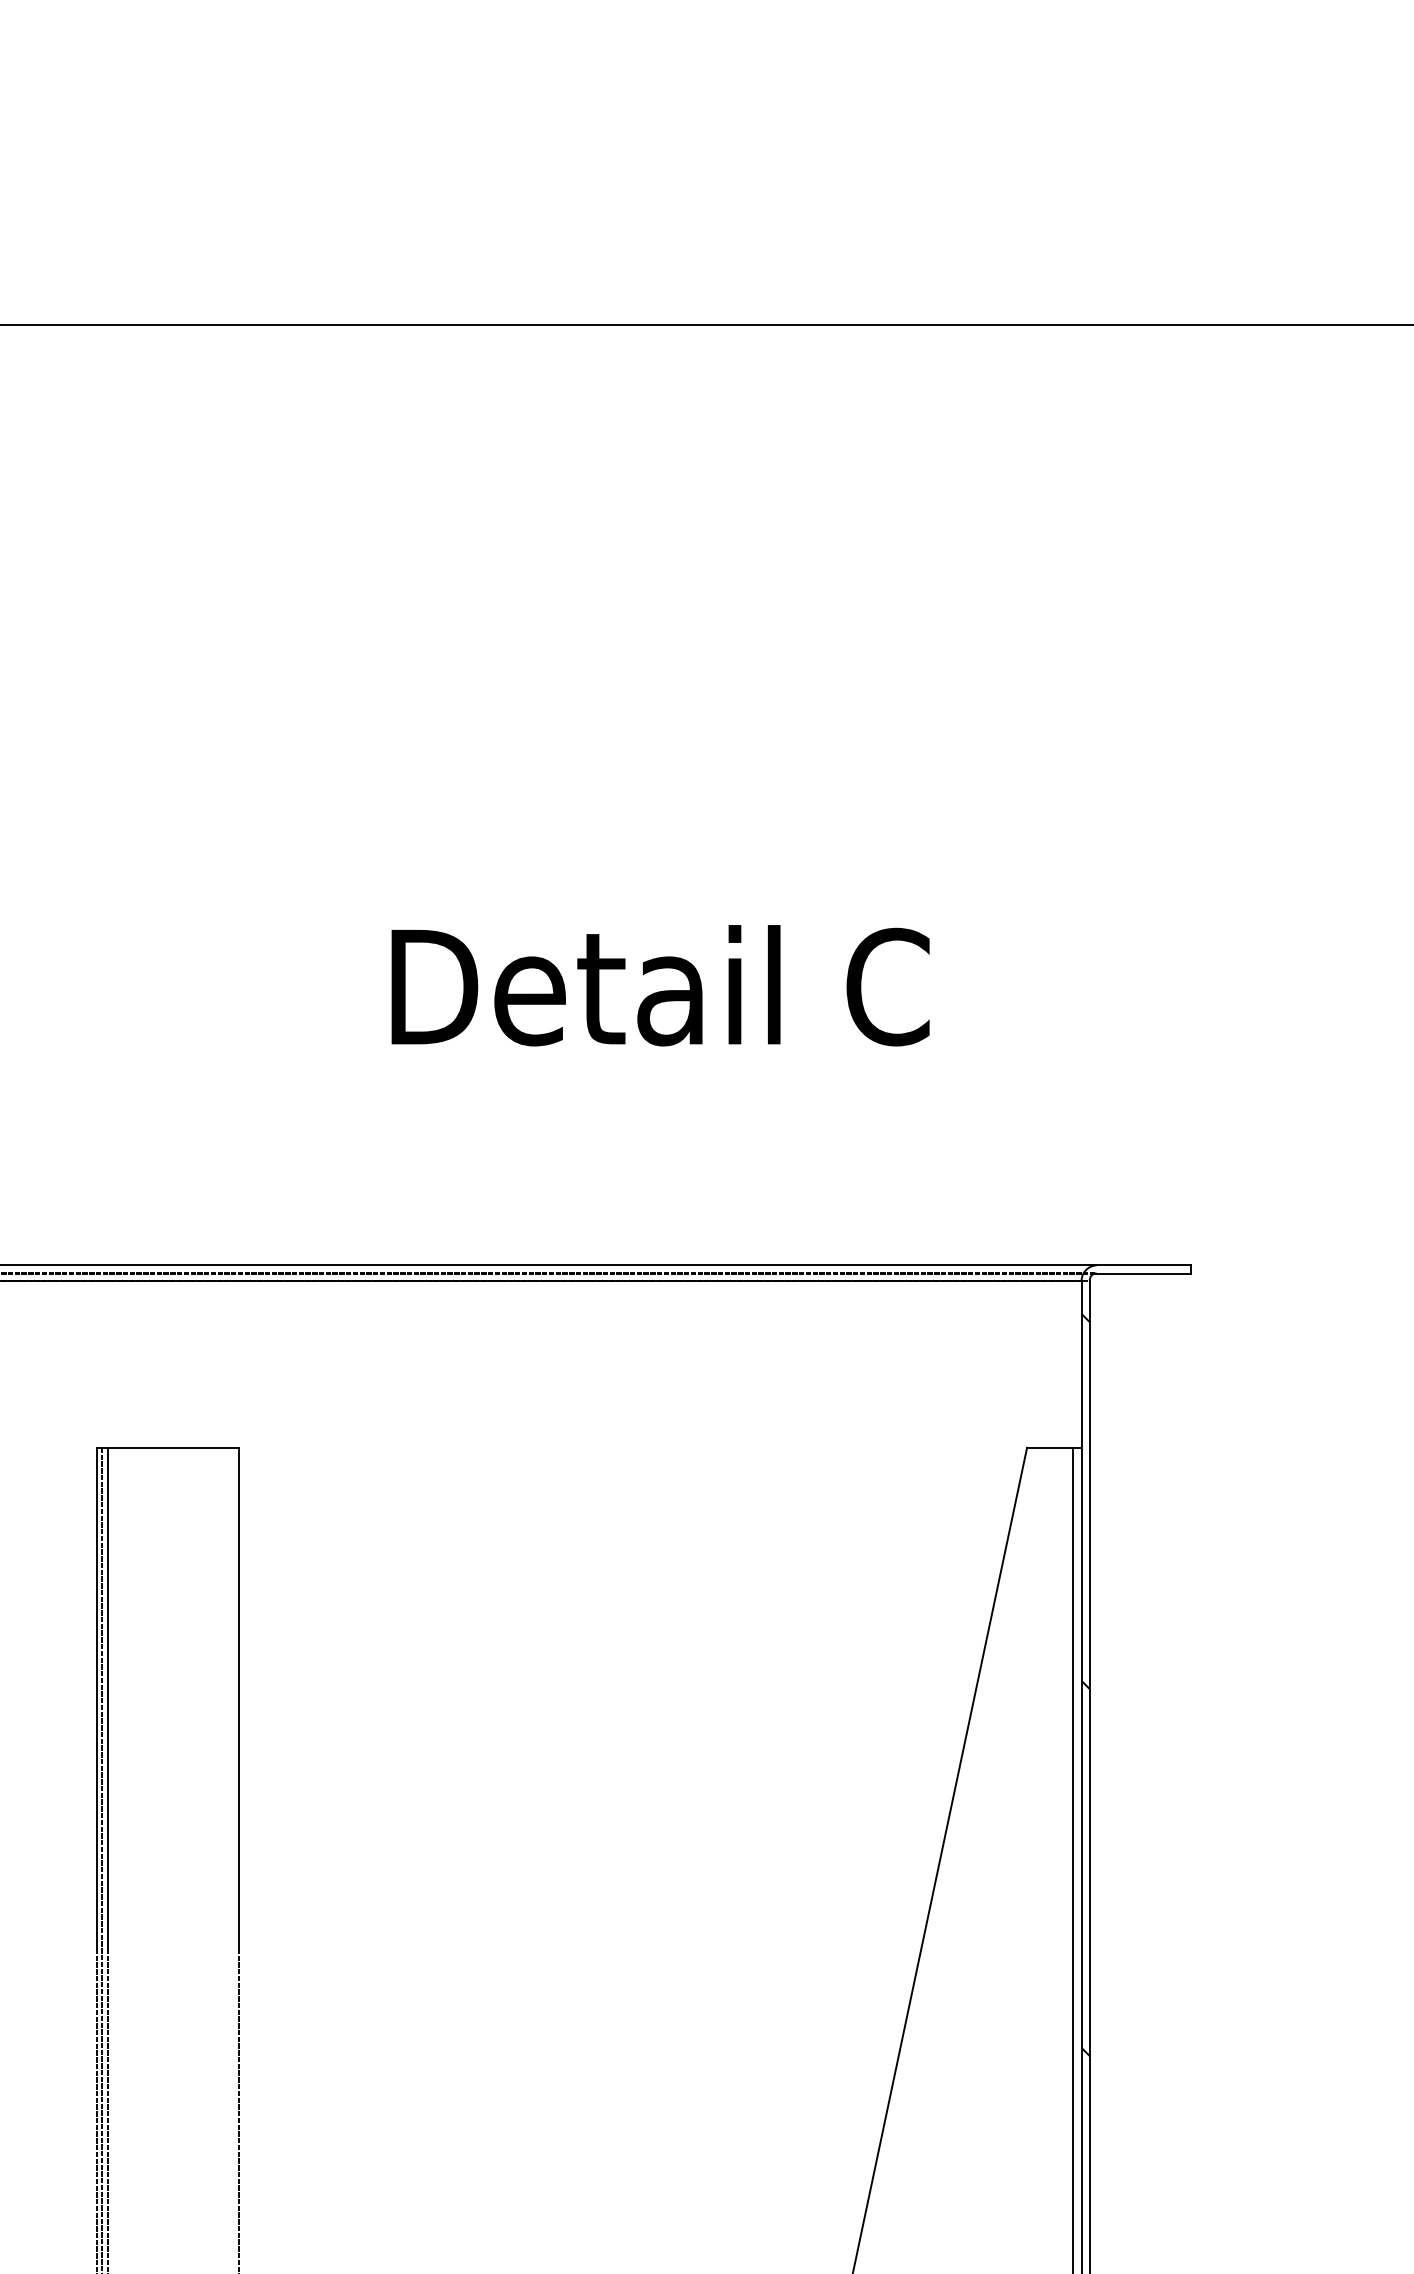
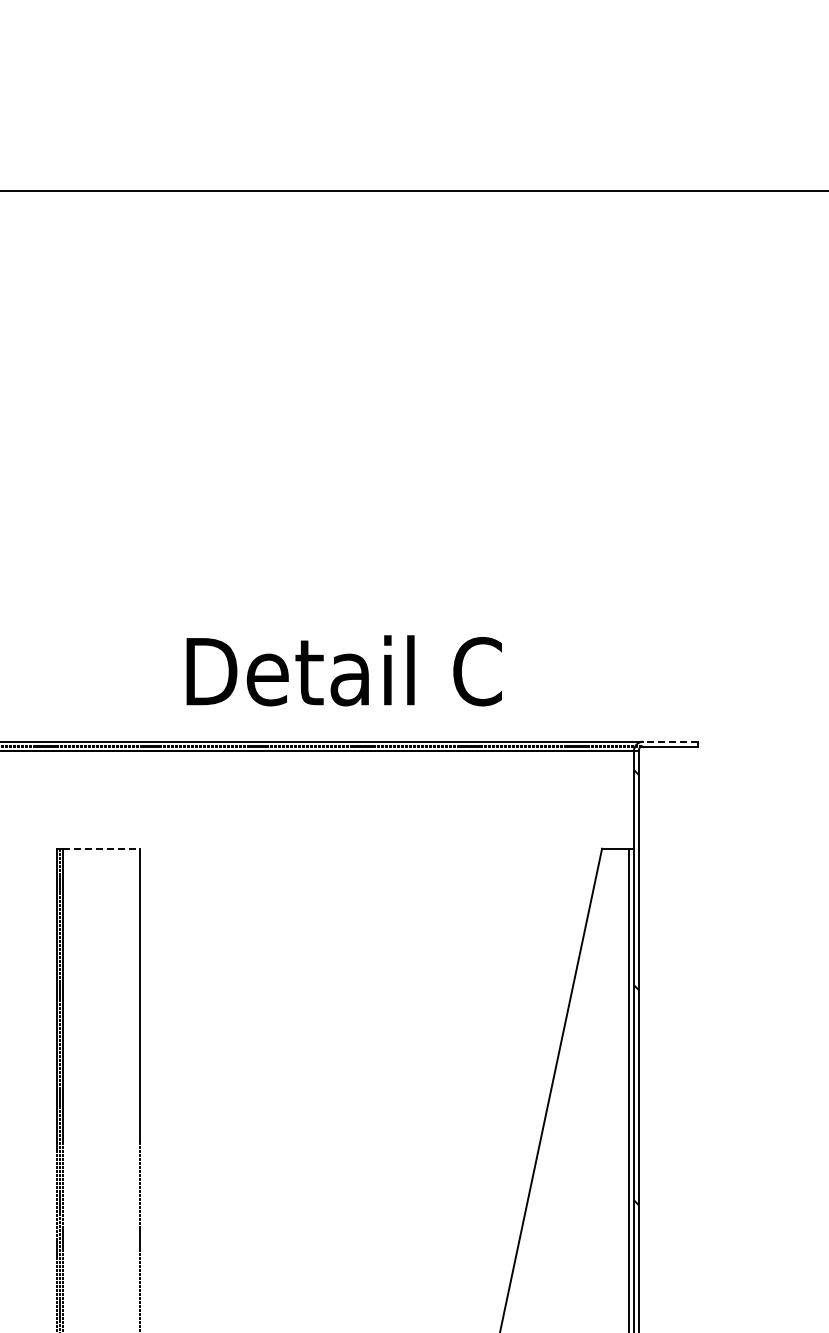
text: (659, 985) -> (343, 670), moved
line: (1142, 1264) -> (669, 741), solid -> dashed
line: (174, 1447) -> (102, 848), solid -> dashed

